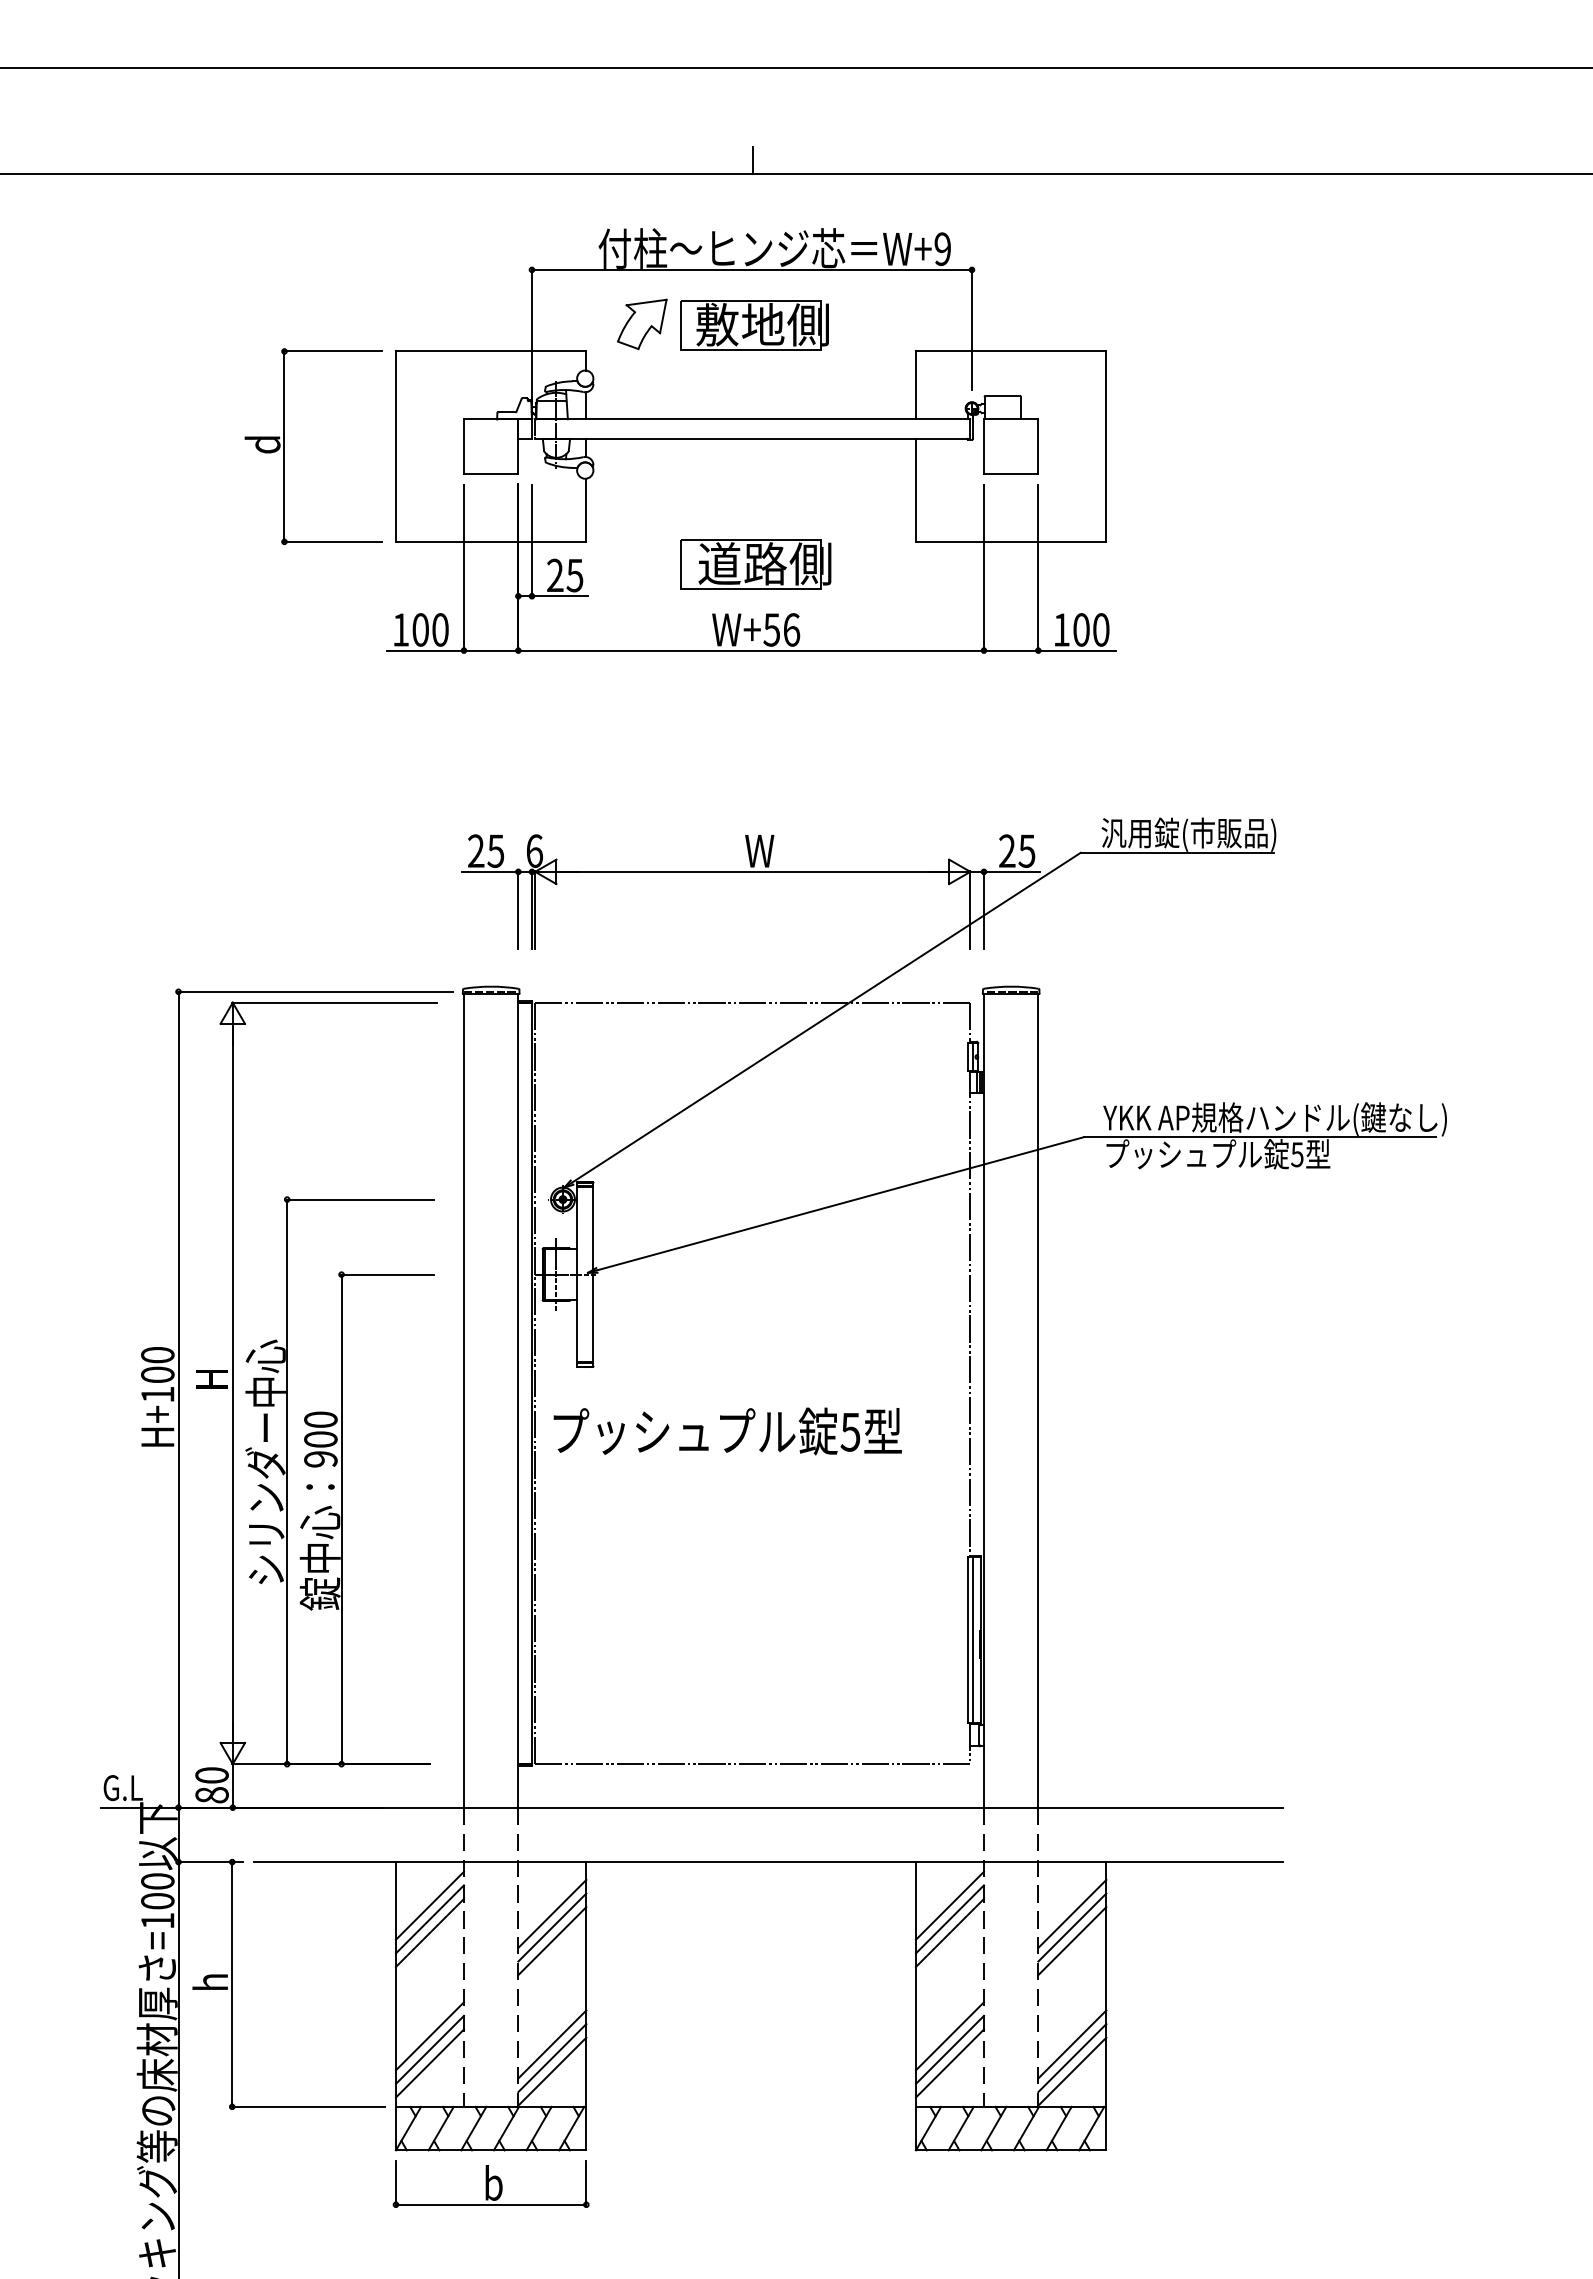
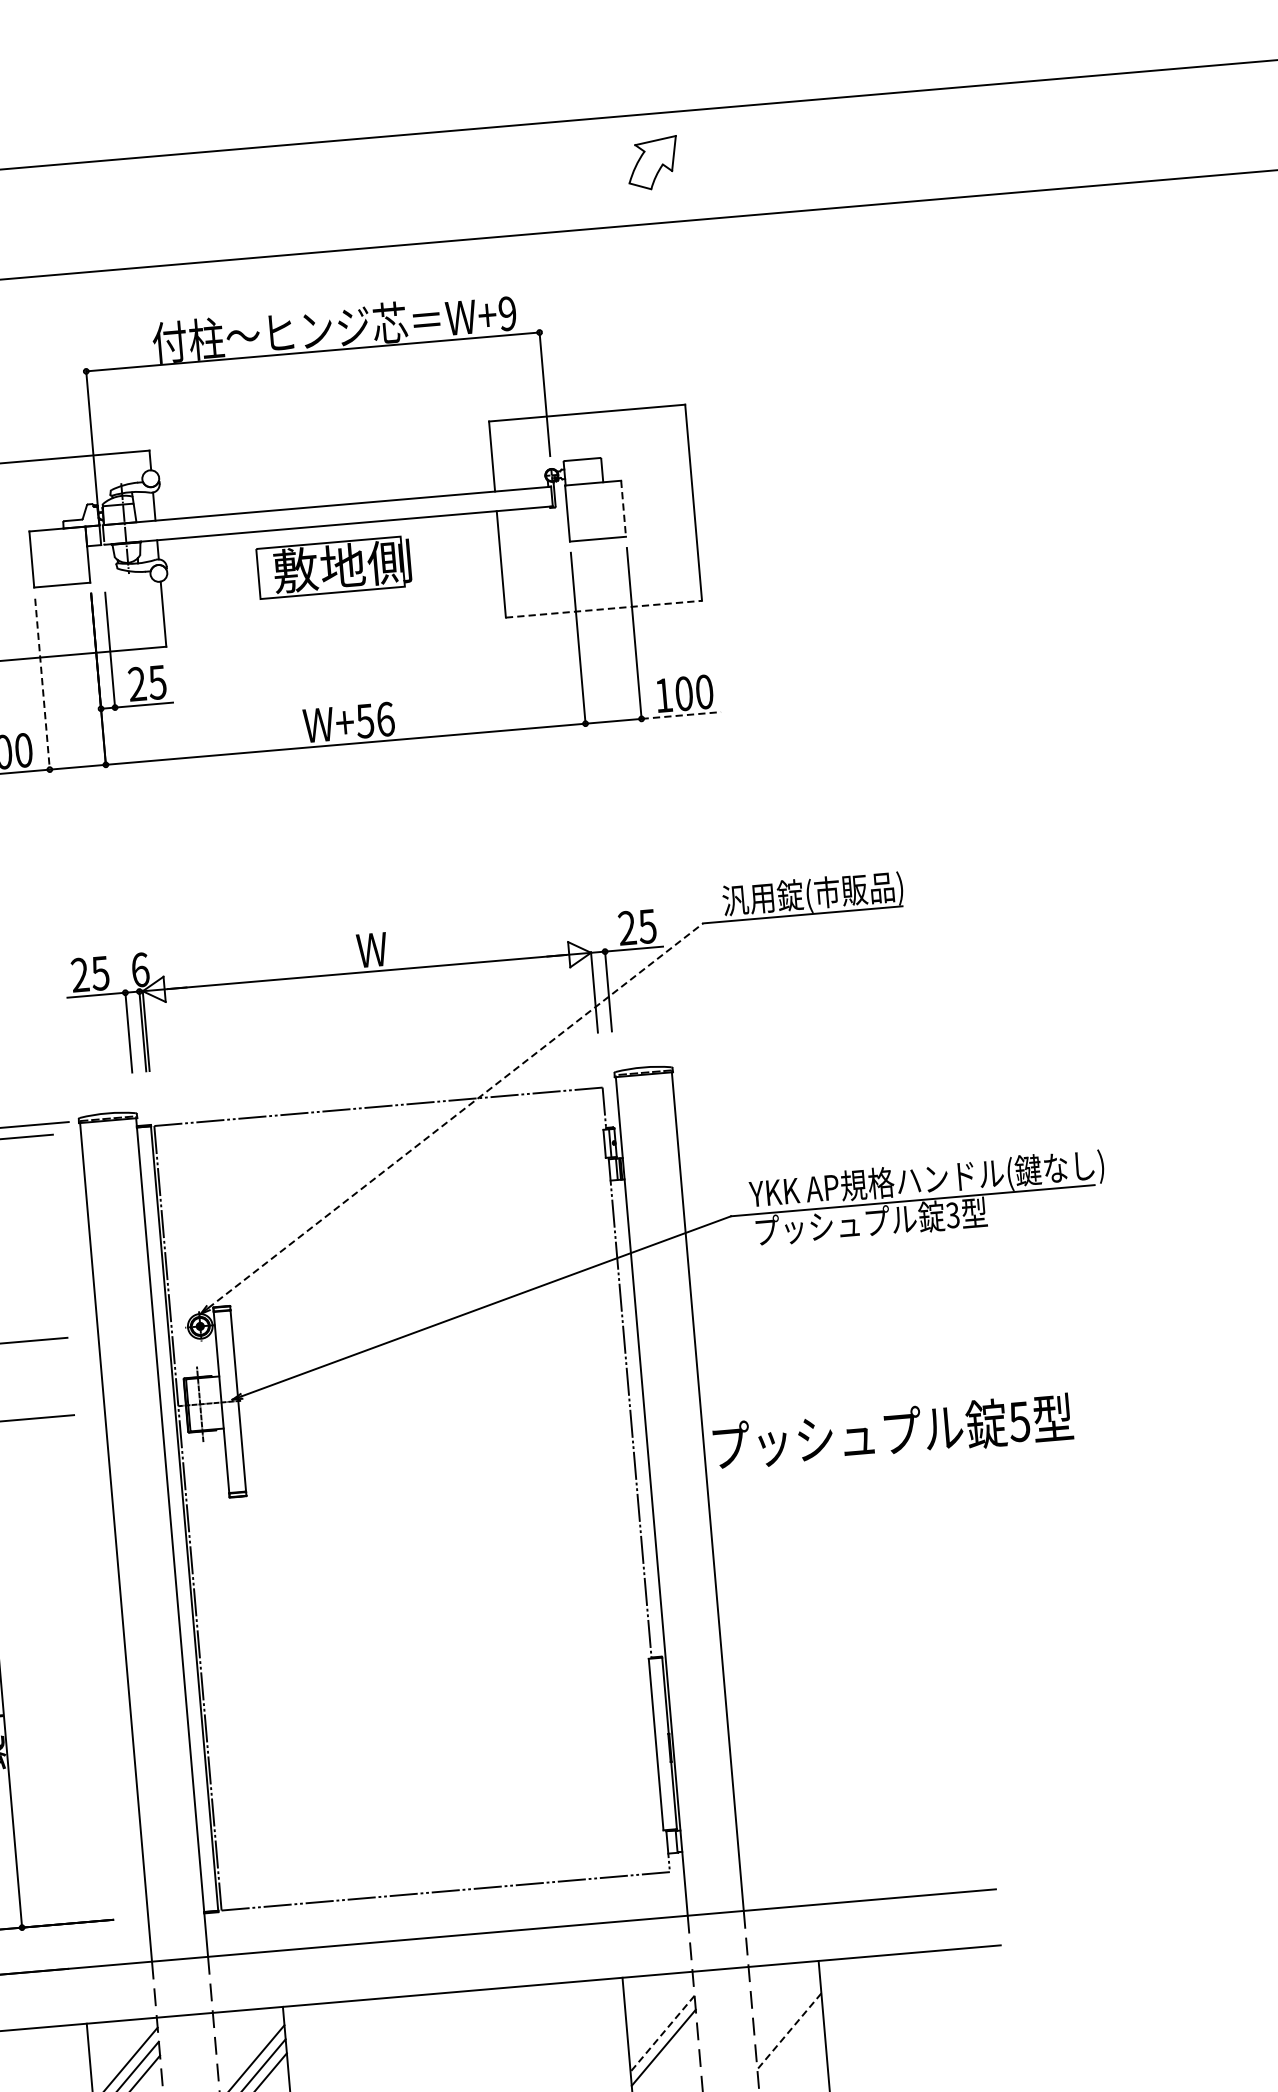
line: (752, 160) -> (303, 239), removed
part: (642, 324) -> (653, 163), moved
part: (754, 325) -> (334, 567), moved
line: (1038, 447) -> (623, 509), solid -> dashed
line: (1011, 541) -> (604, 608), solid -> dashed
part: (755, 564) -> (342, 655), removed
line: (463, 568) -> (42, 685), solid -> dashed
line: (1076, 650) -> (680, 715), solid -> dashed
line: (826, 1017) -> (455, 1115), solid -> dashed
text: (1297, 1154) -> (953, 1215), 5 -> 3
text: (727, 1431) -> (892, 1431), moved
line: (973, 1639) -> (662, 1743), removed
line: (949, 1905) -> (660, 2019), removed
line: (1072, 1913) -> (788, 2016), removed
line: (949, 1919) -> (662, 2033), solid -> dashed
line: (1072, 1927) -> (789, 2031), solid -> dashed
line: (1072, 1941) -> (790, 2045), removed

